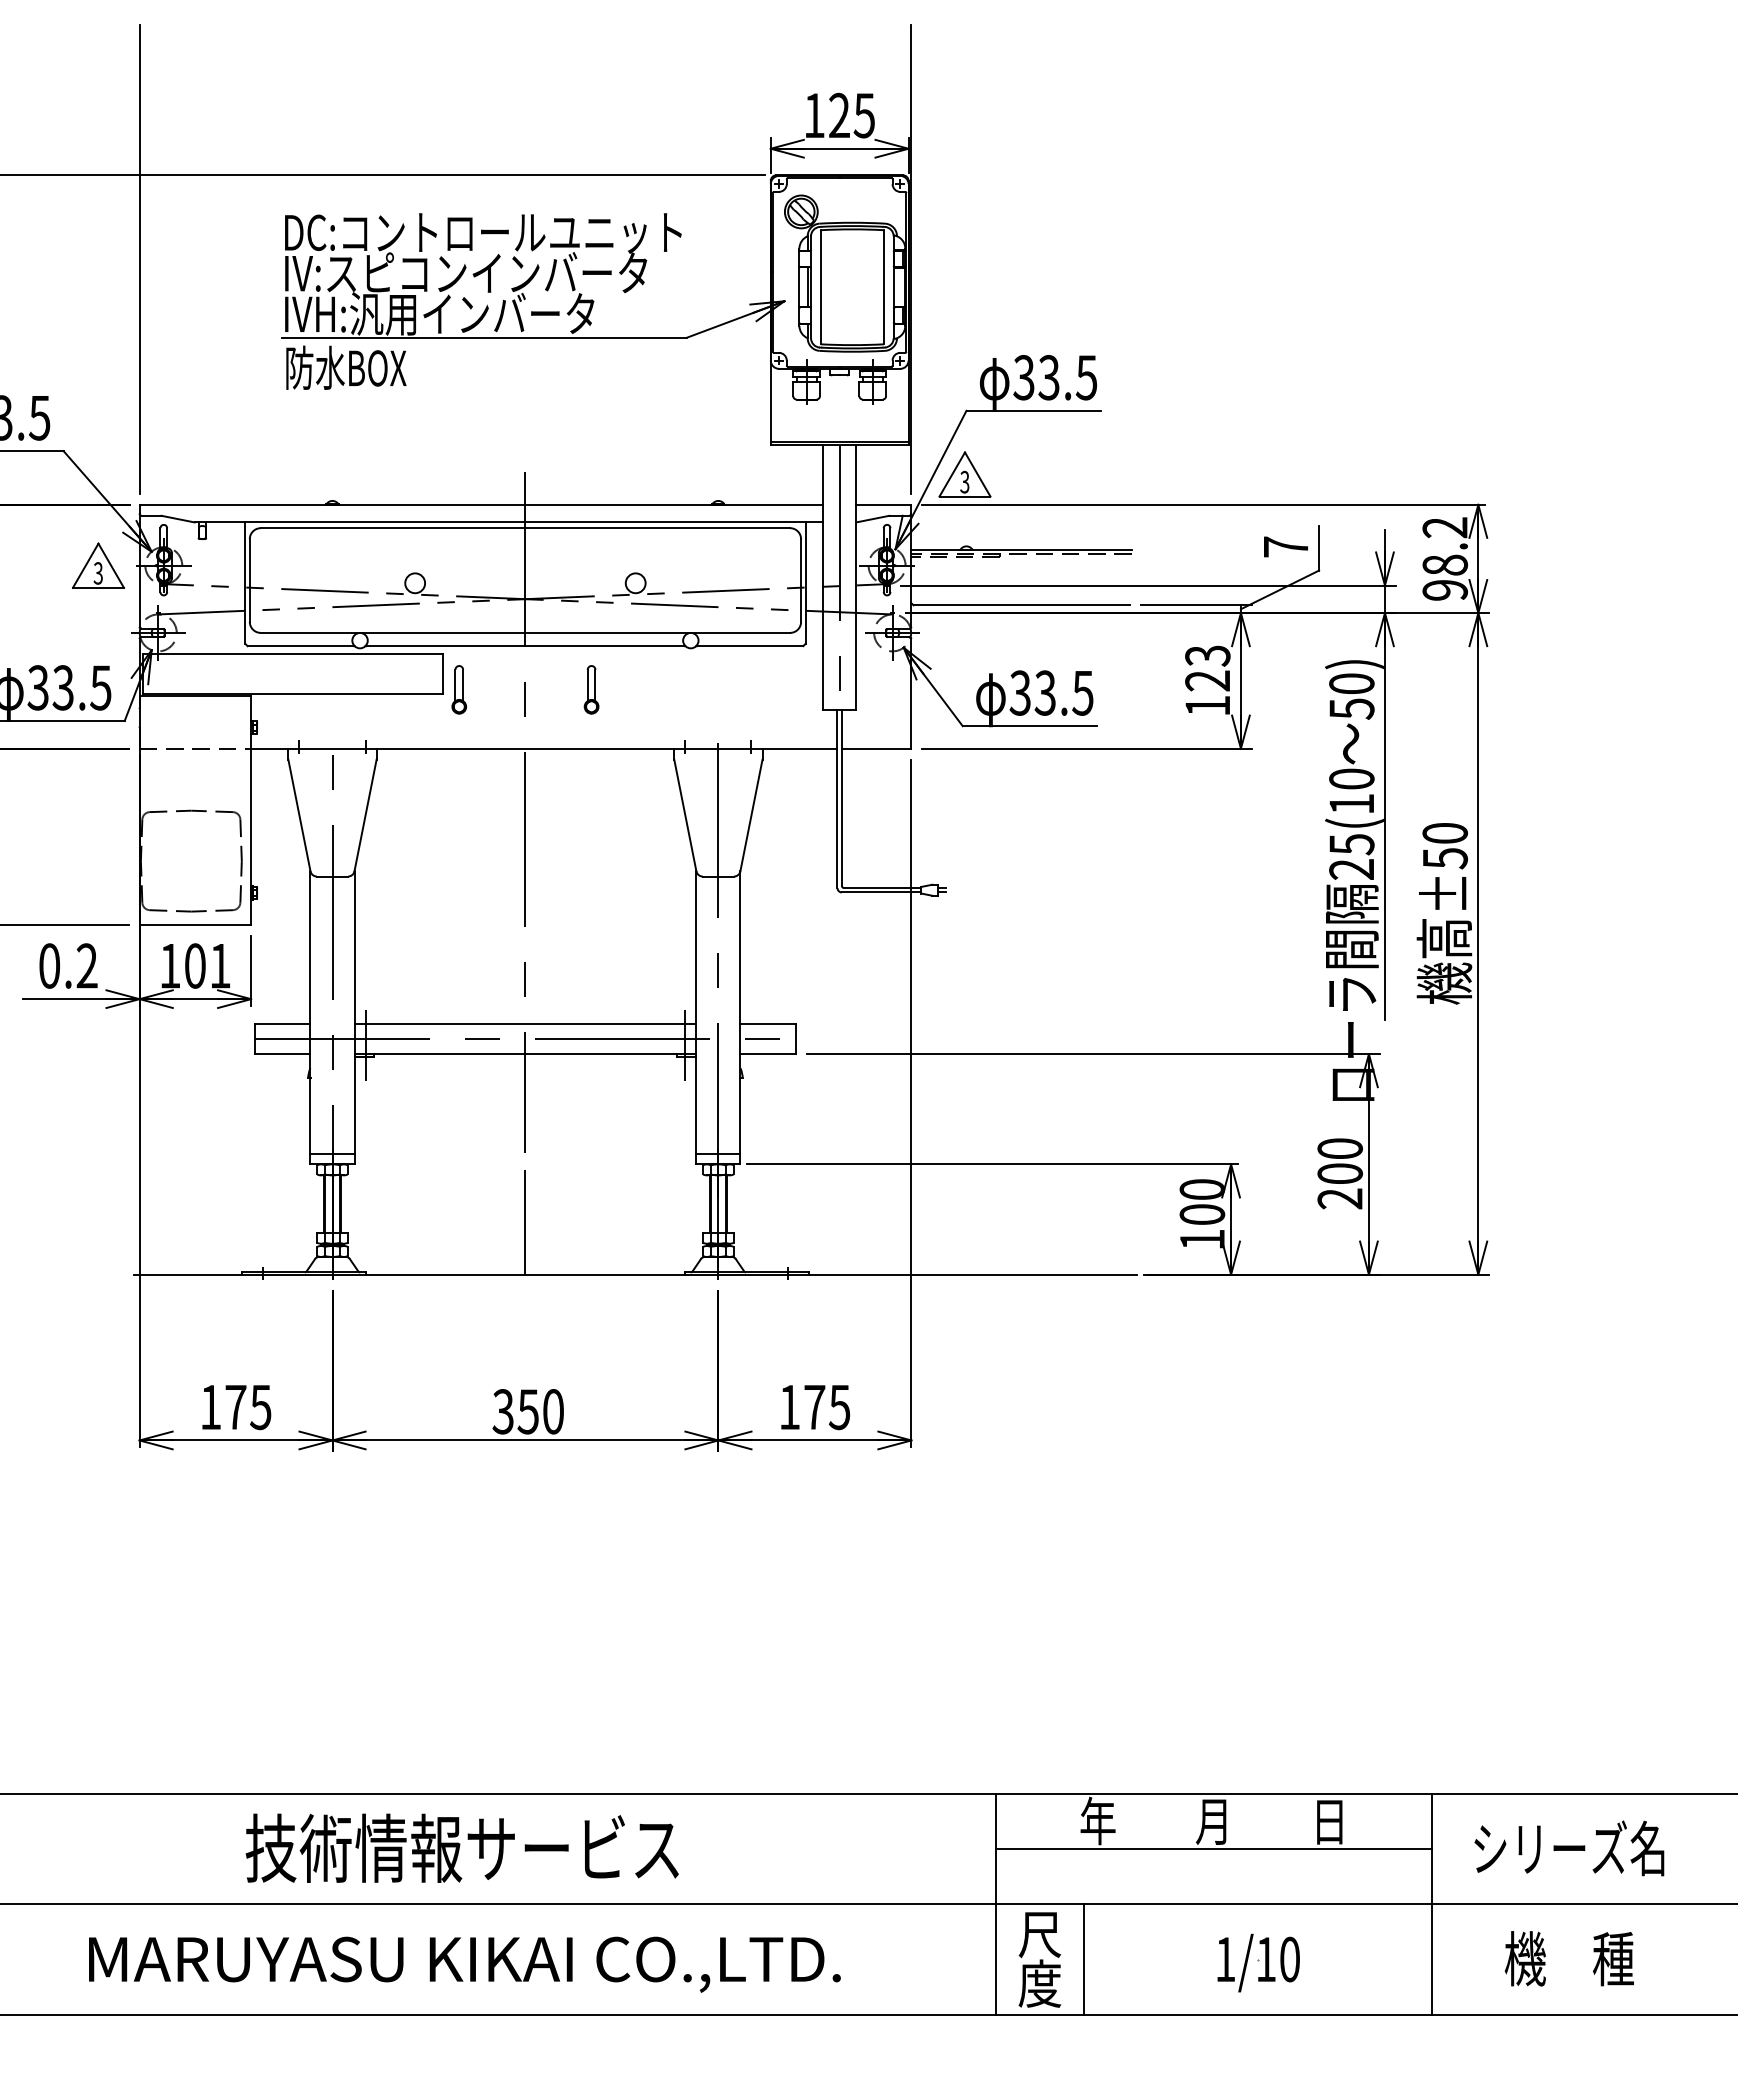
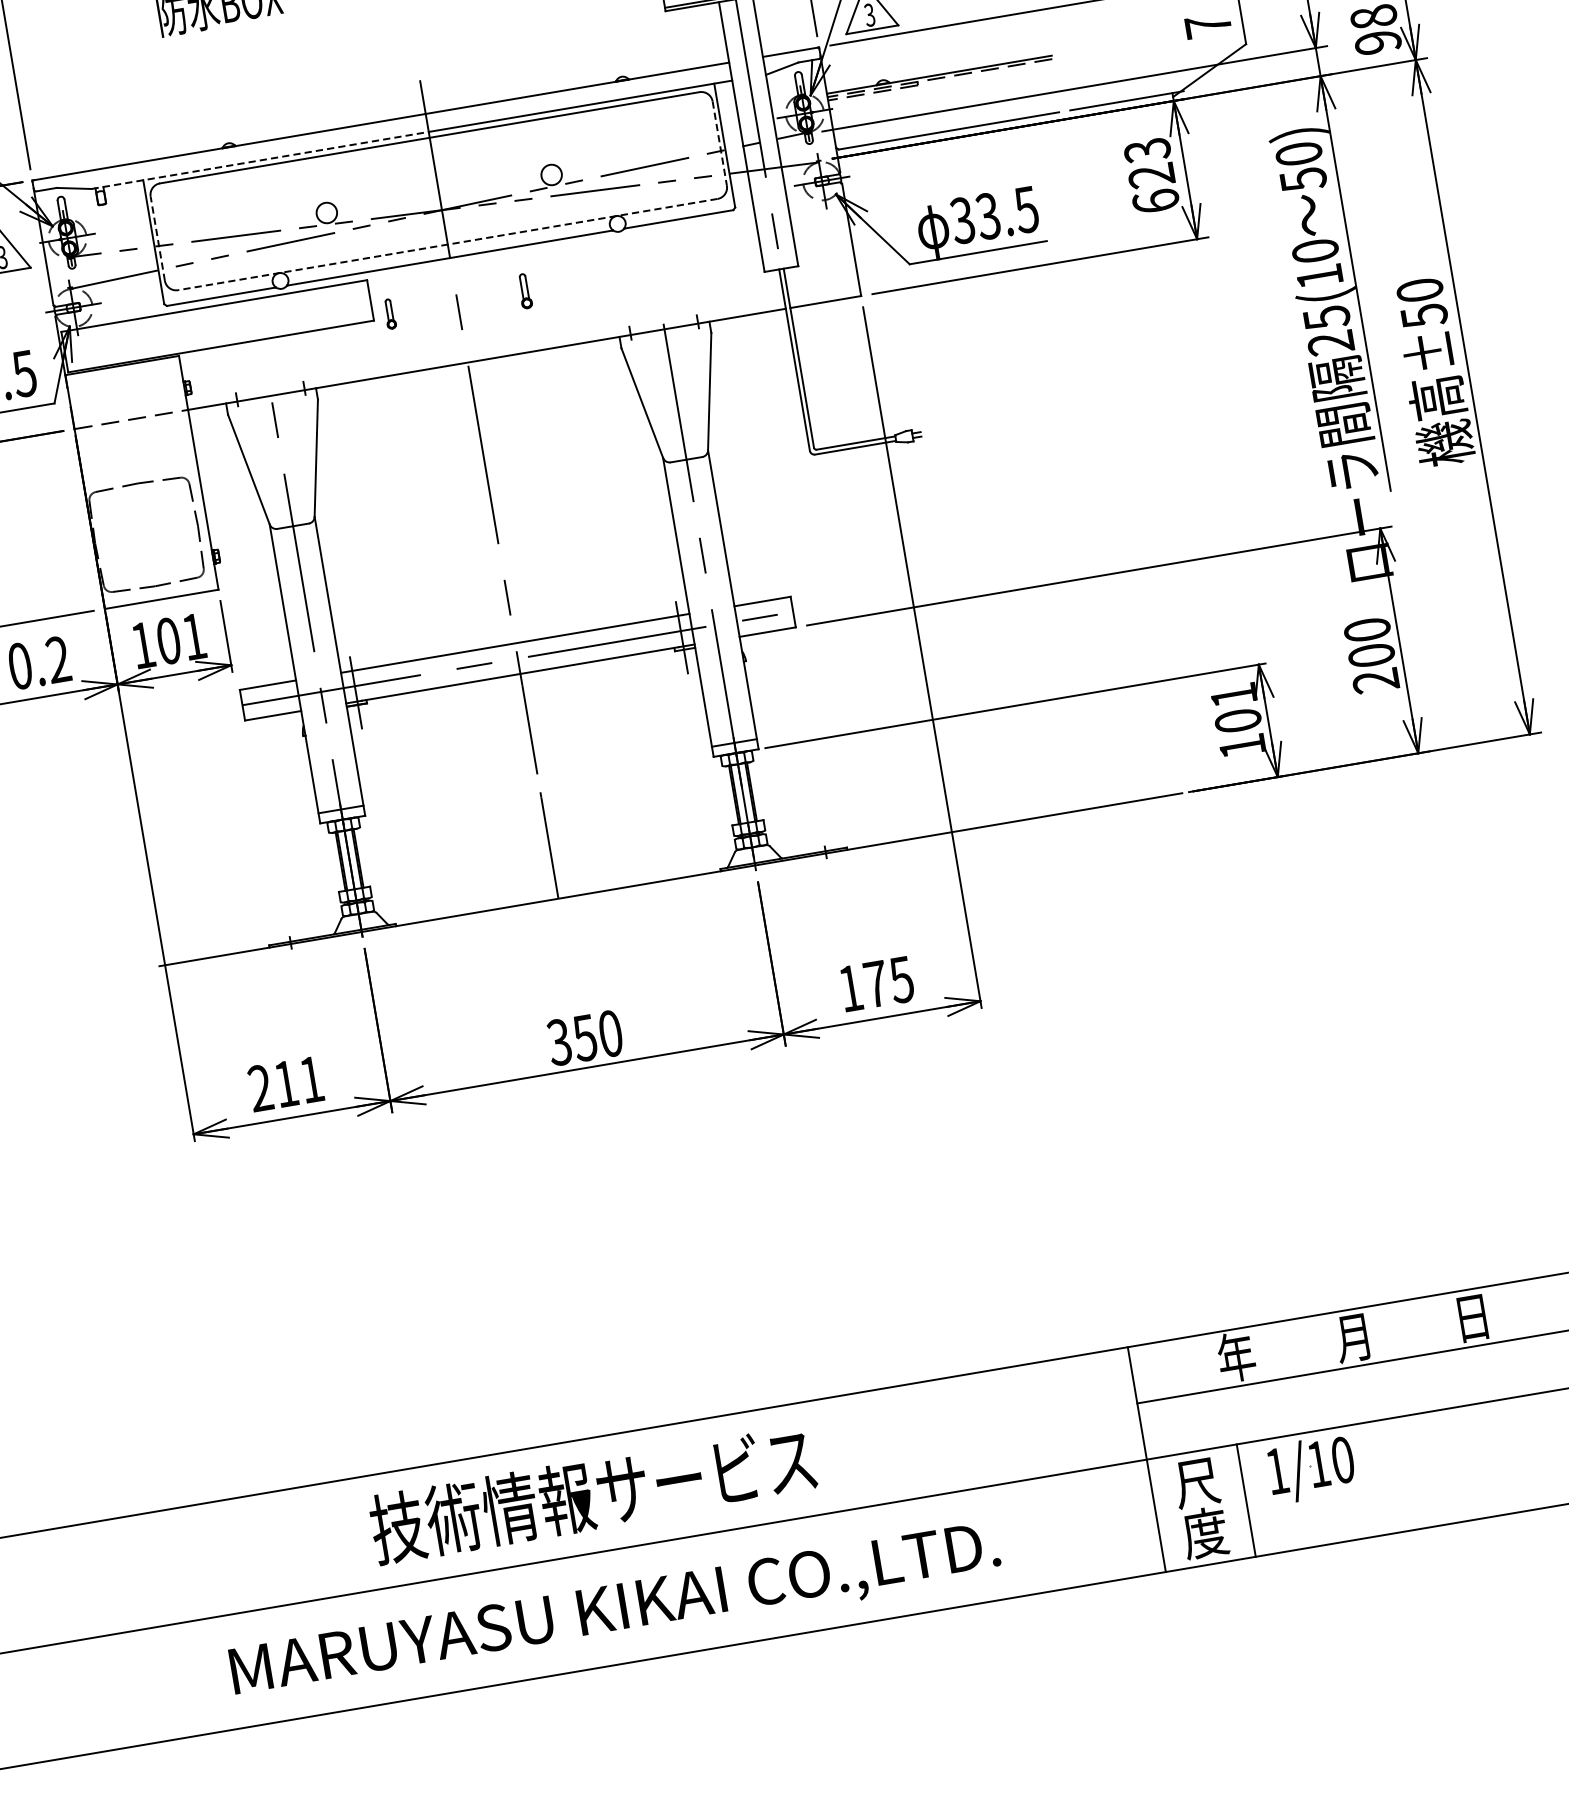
line: (360, 522) -> (260, 160), solid -> dashed
line: (249, 580) -> (157, 238), solid -> dashed
line: (801, 581) -> (720, 144), solid -> dashed
line: (525, 632) -> (447, 244), solid -> dashed
part: (458, 689) -> (389, 313), size x0.6
part: (591, 689) -> (524, 290), size x0.7
text: (1207, 705) -> (1155, 200), 123 -> 623
text: (1202, 1189) -> (1233, 695), 100 -> 101
text: (235, 1407) -> (285, 1084), 175 -> 211
part: (1258, 1962) -> (1311, 1468), moved

